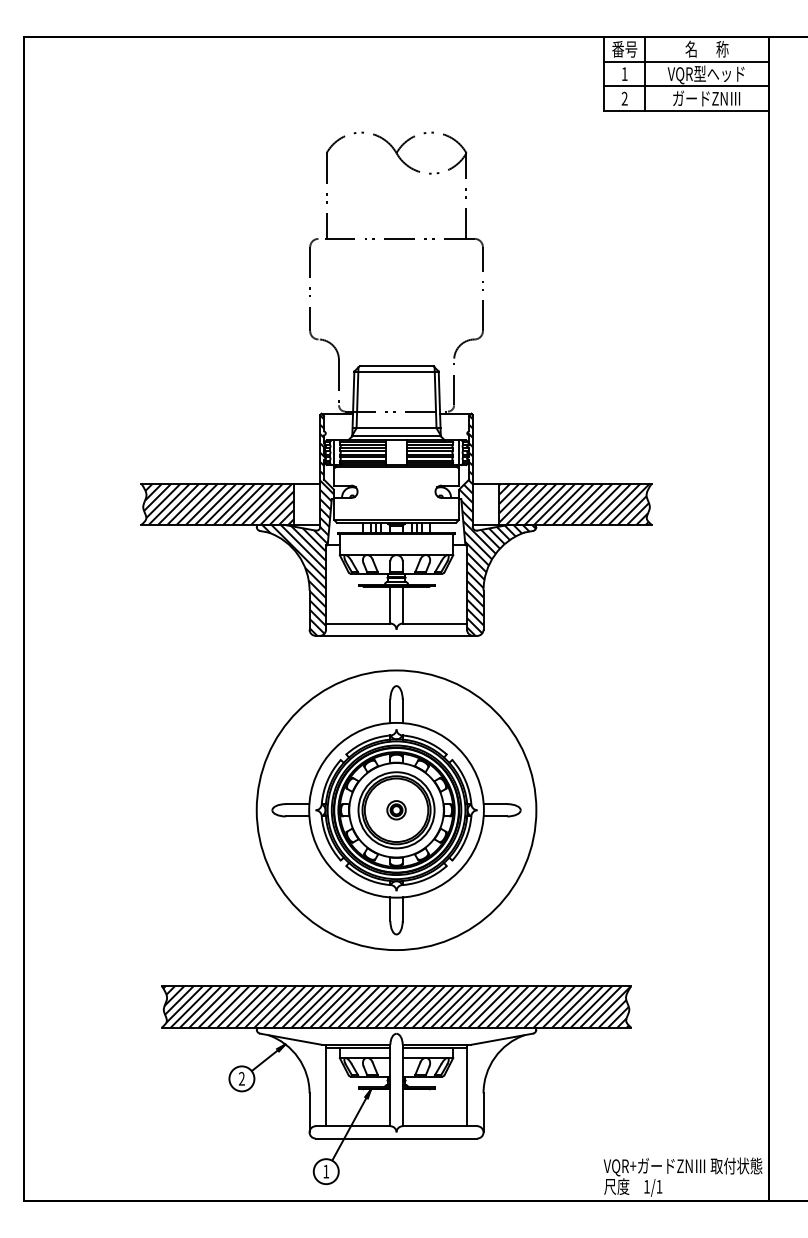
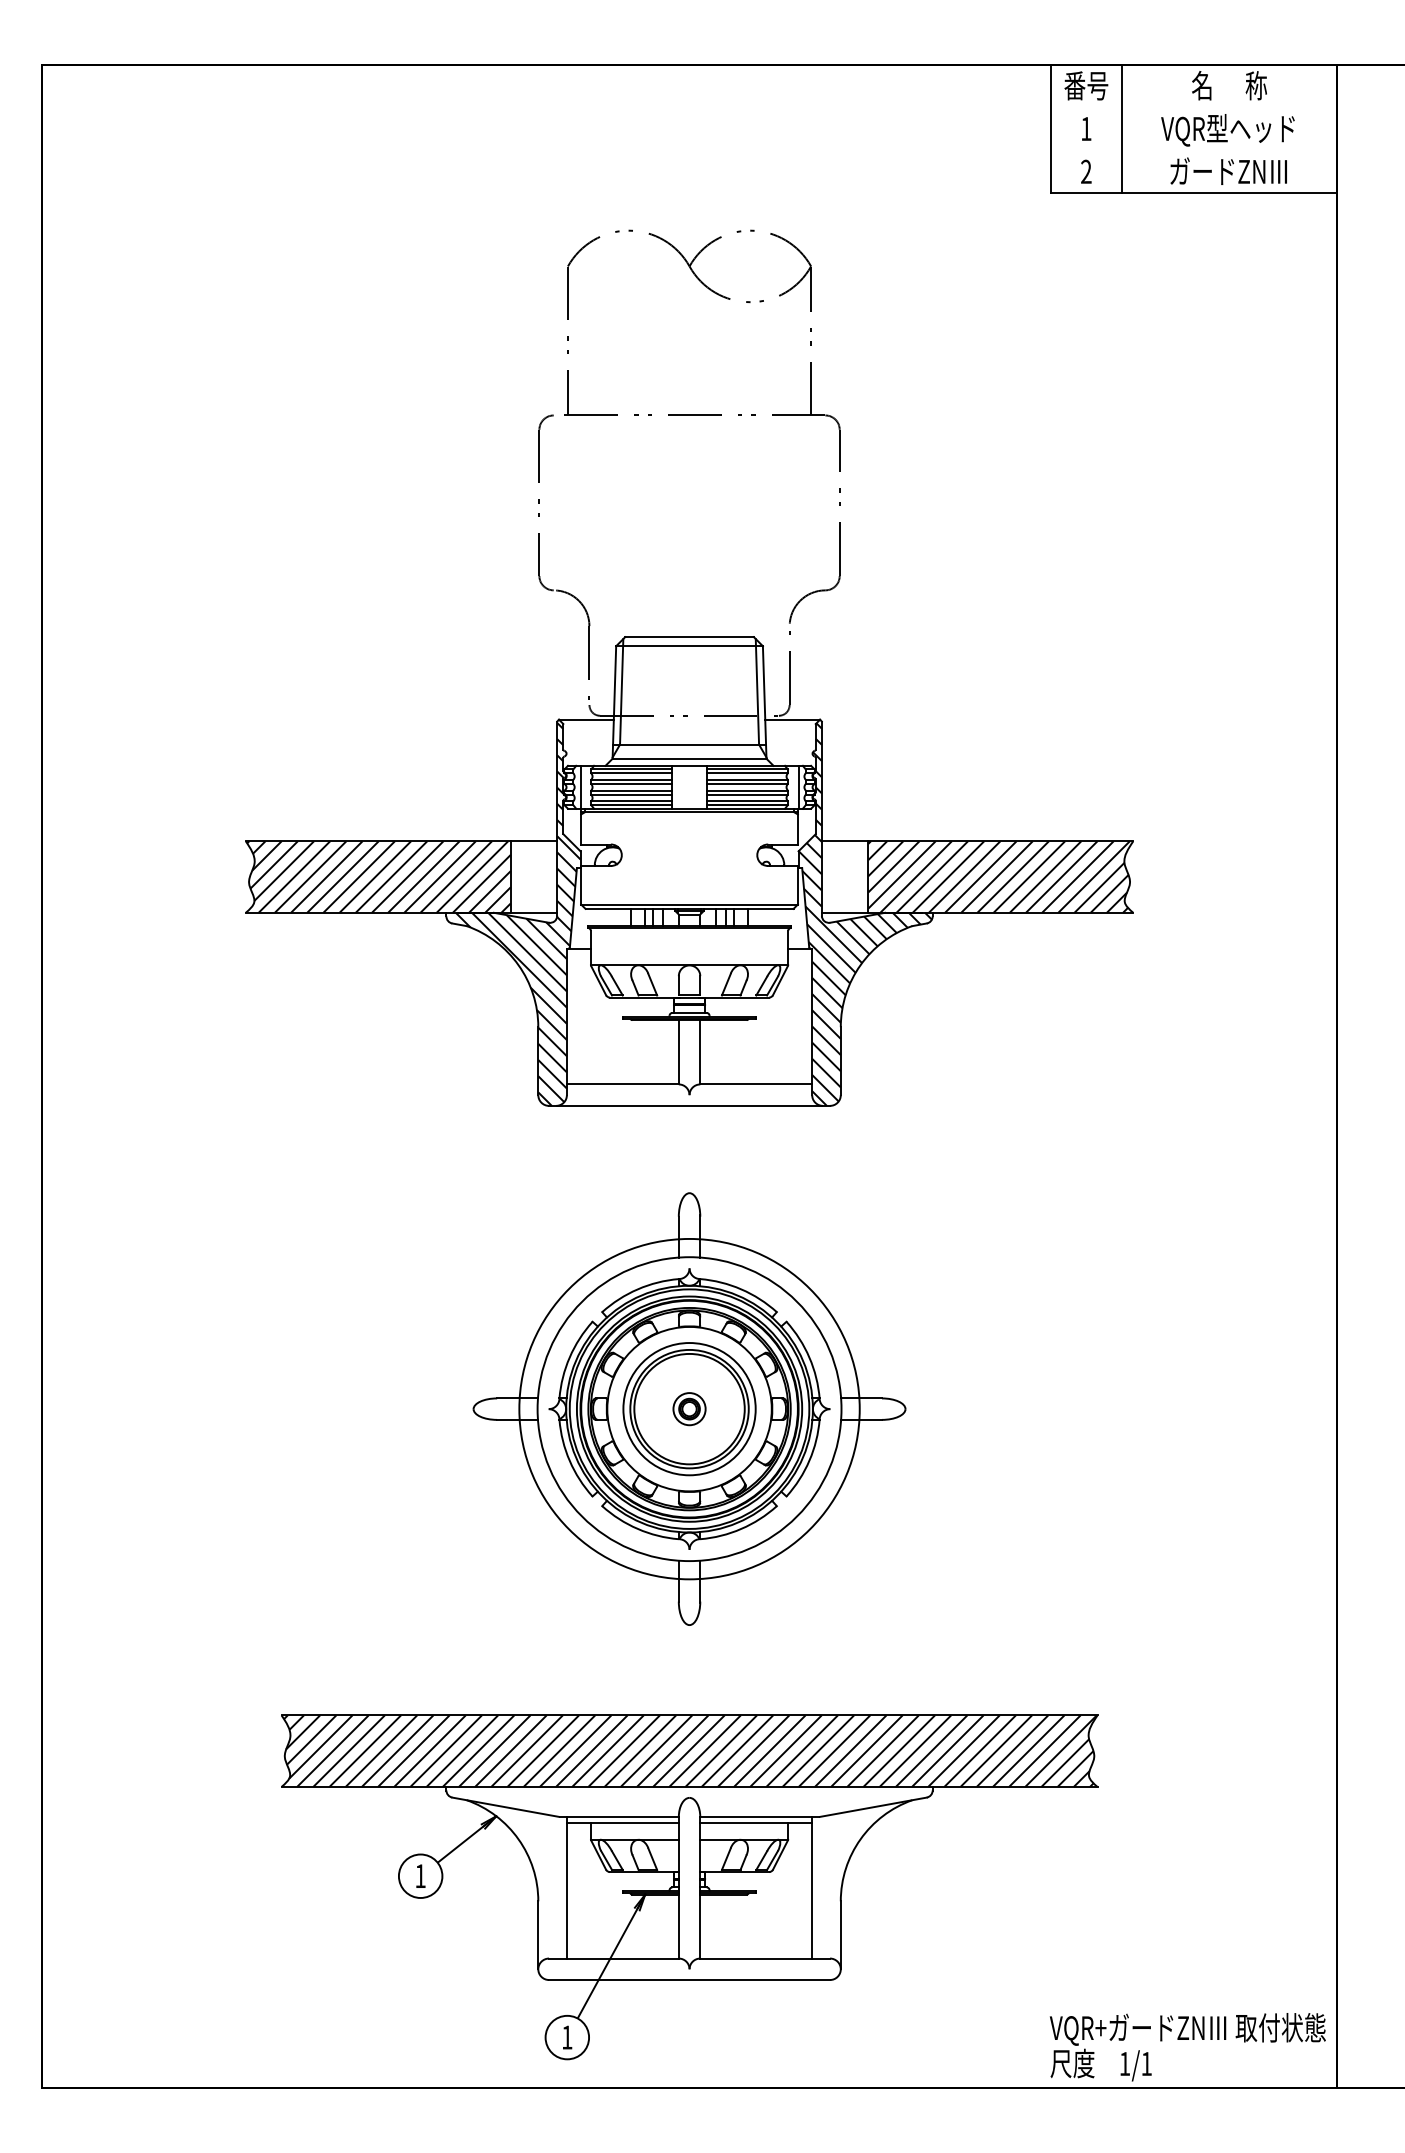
line: (686, 61) -> (1193, 107), removed
line: (686, 86) -> (1193, 150), removed
circle: (396, 810) -> (689, 1409), size x0.7
text: (241, 1078) -> (419, 1875), 2 -> 1

